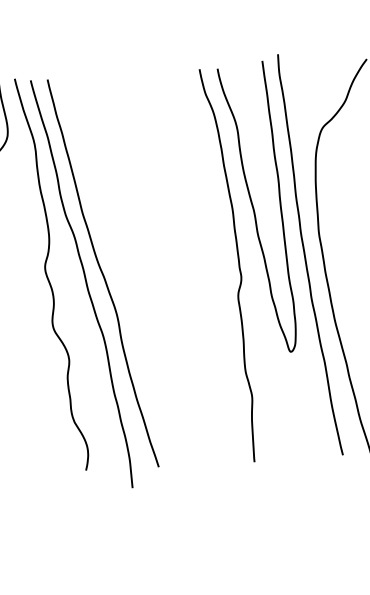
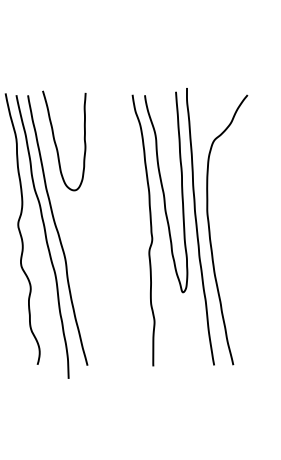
curve: (93, 146) -> (56, 143), added

